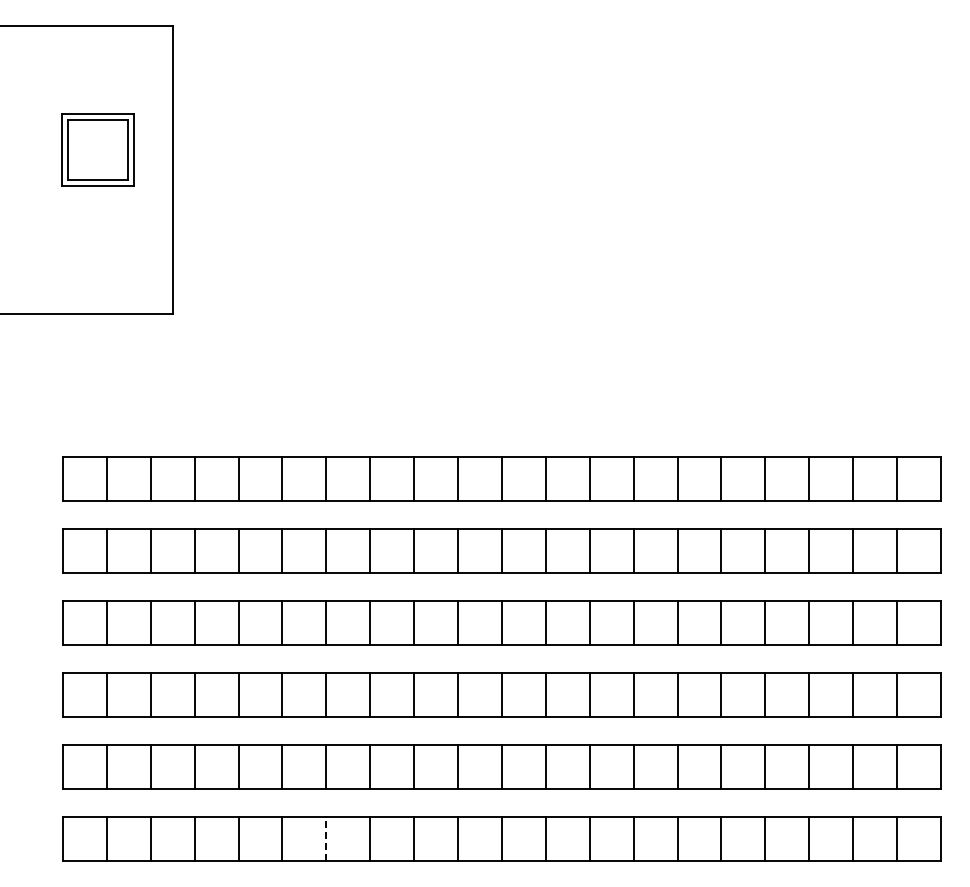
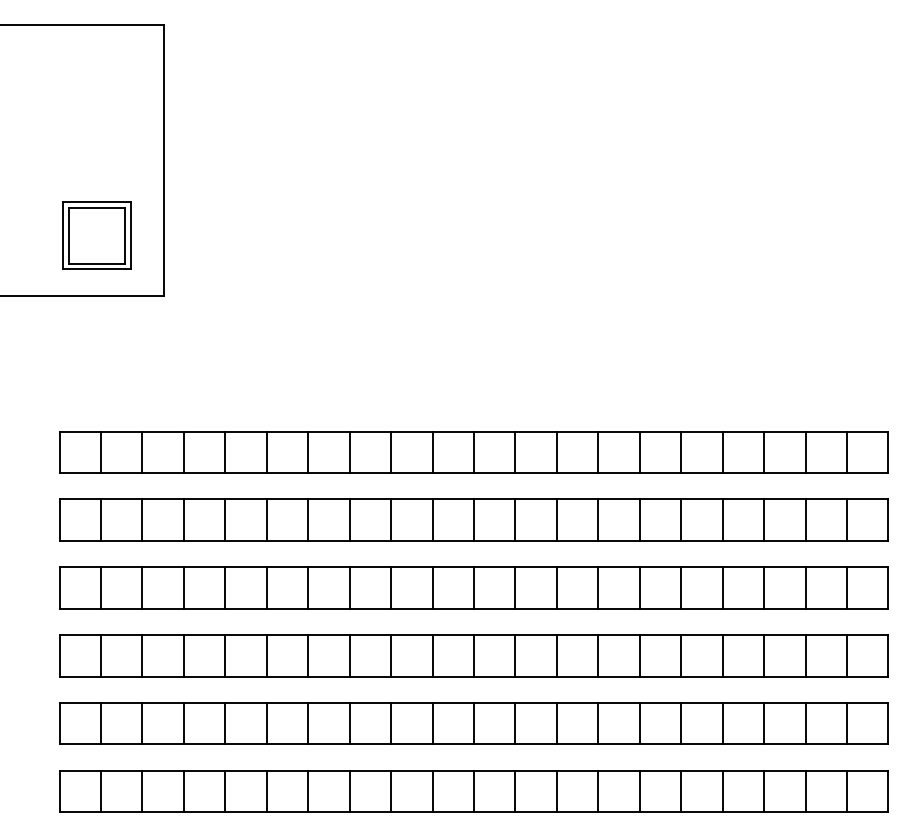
part: (97, 149) -> (96, 235), moved
line: (326, 838) -> (308, 791), dashed -> solid

